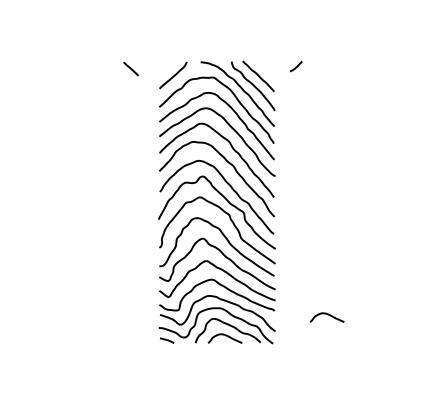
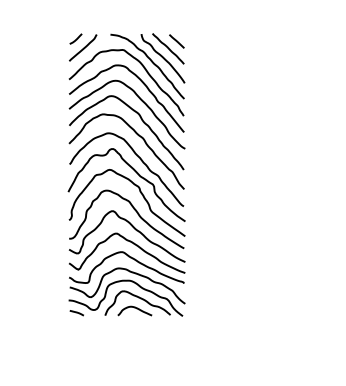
line: (295, 66) -> (75, 38), moved
line: (130, 68) -> (176, 40), moved
curve: (327, 315) -> (237, 287), removed

